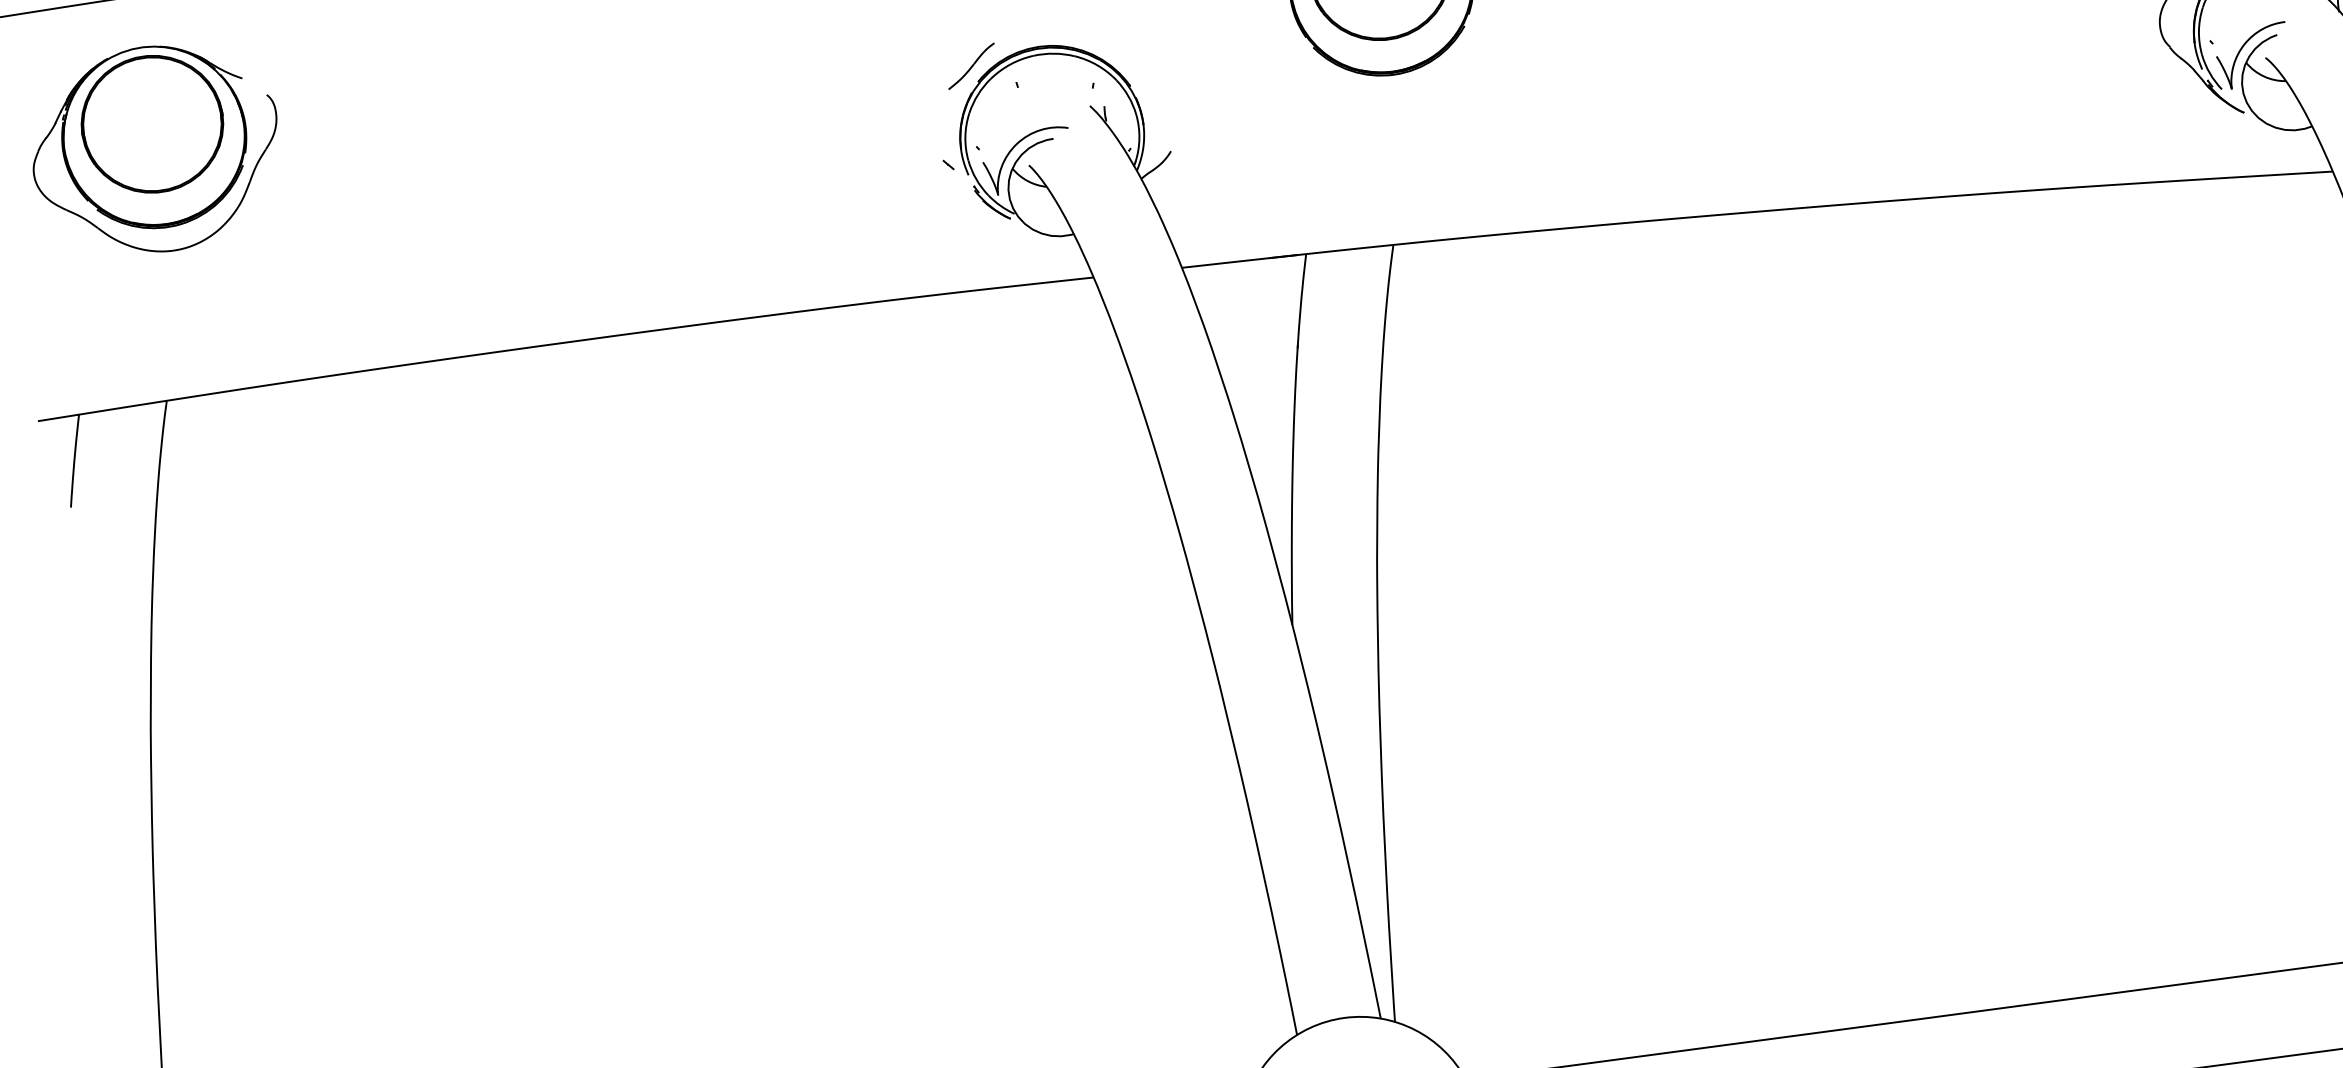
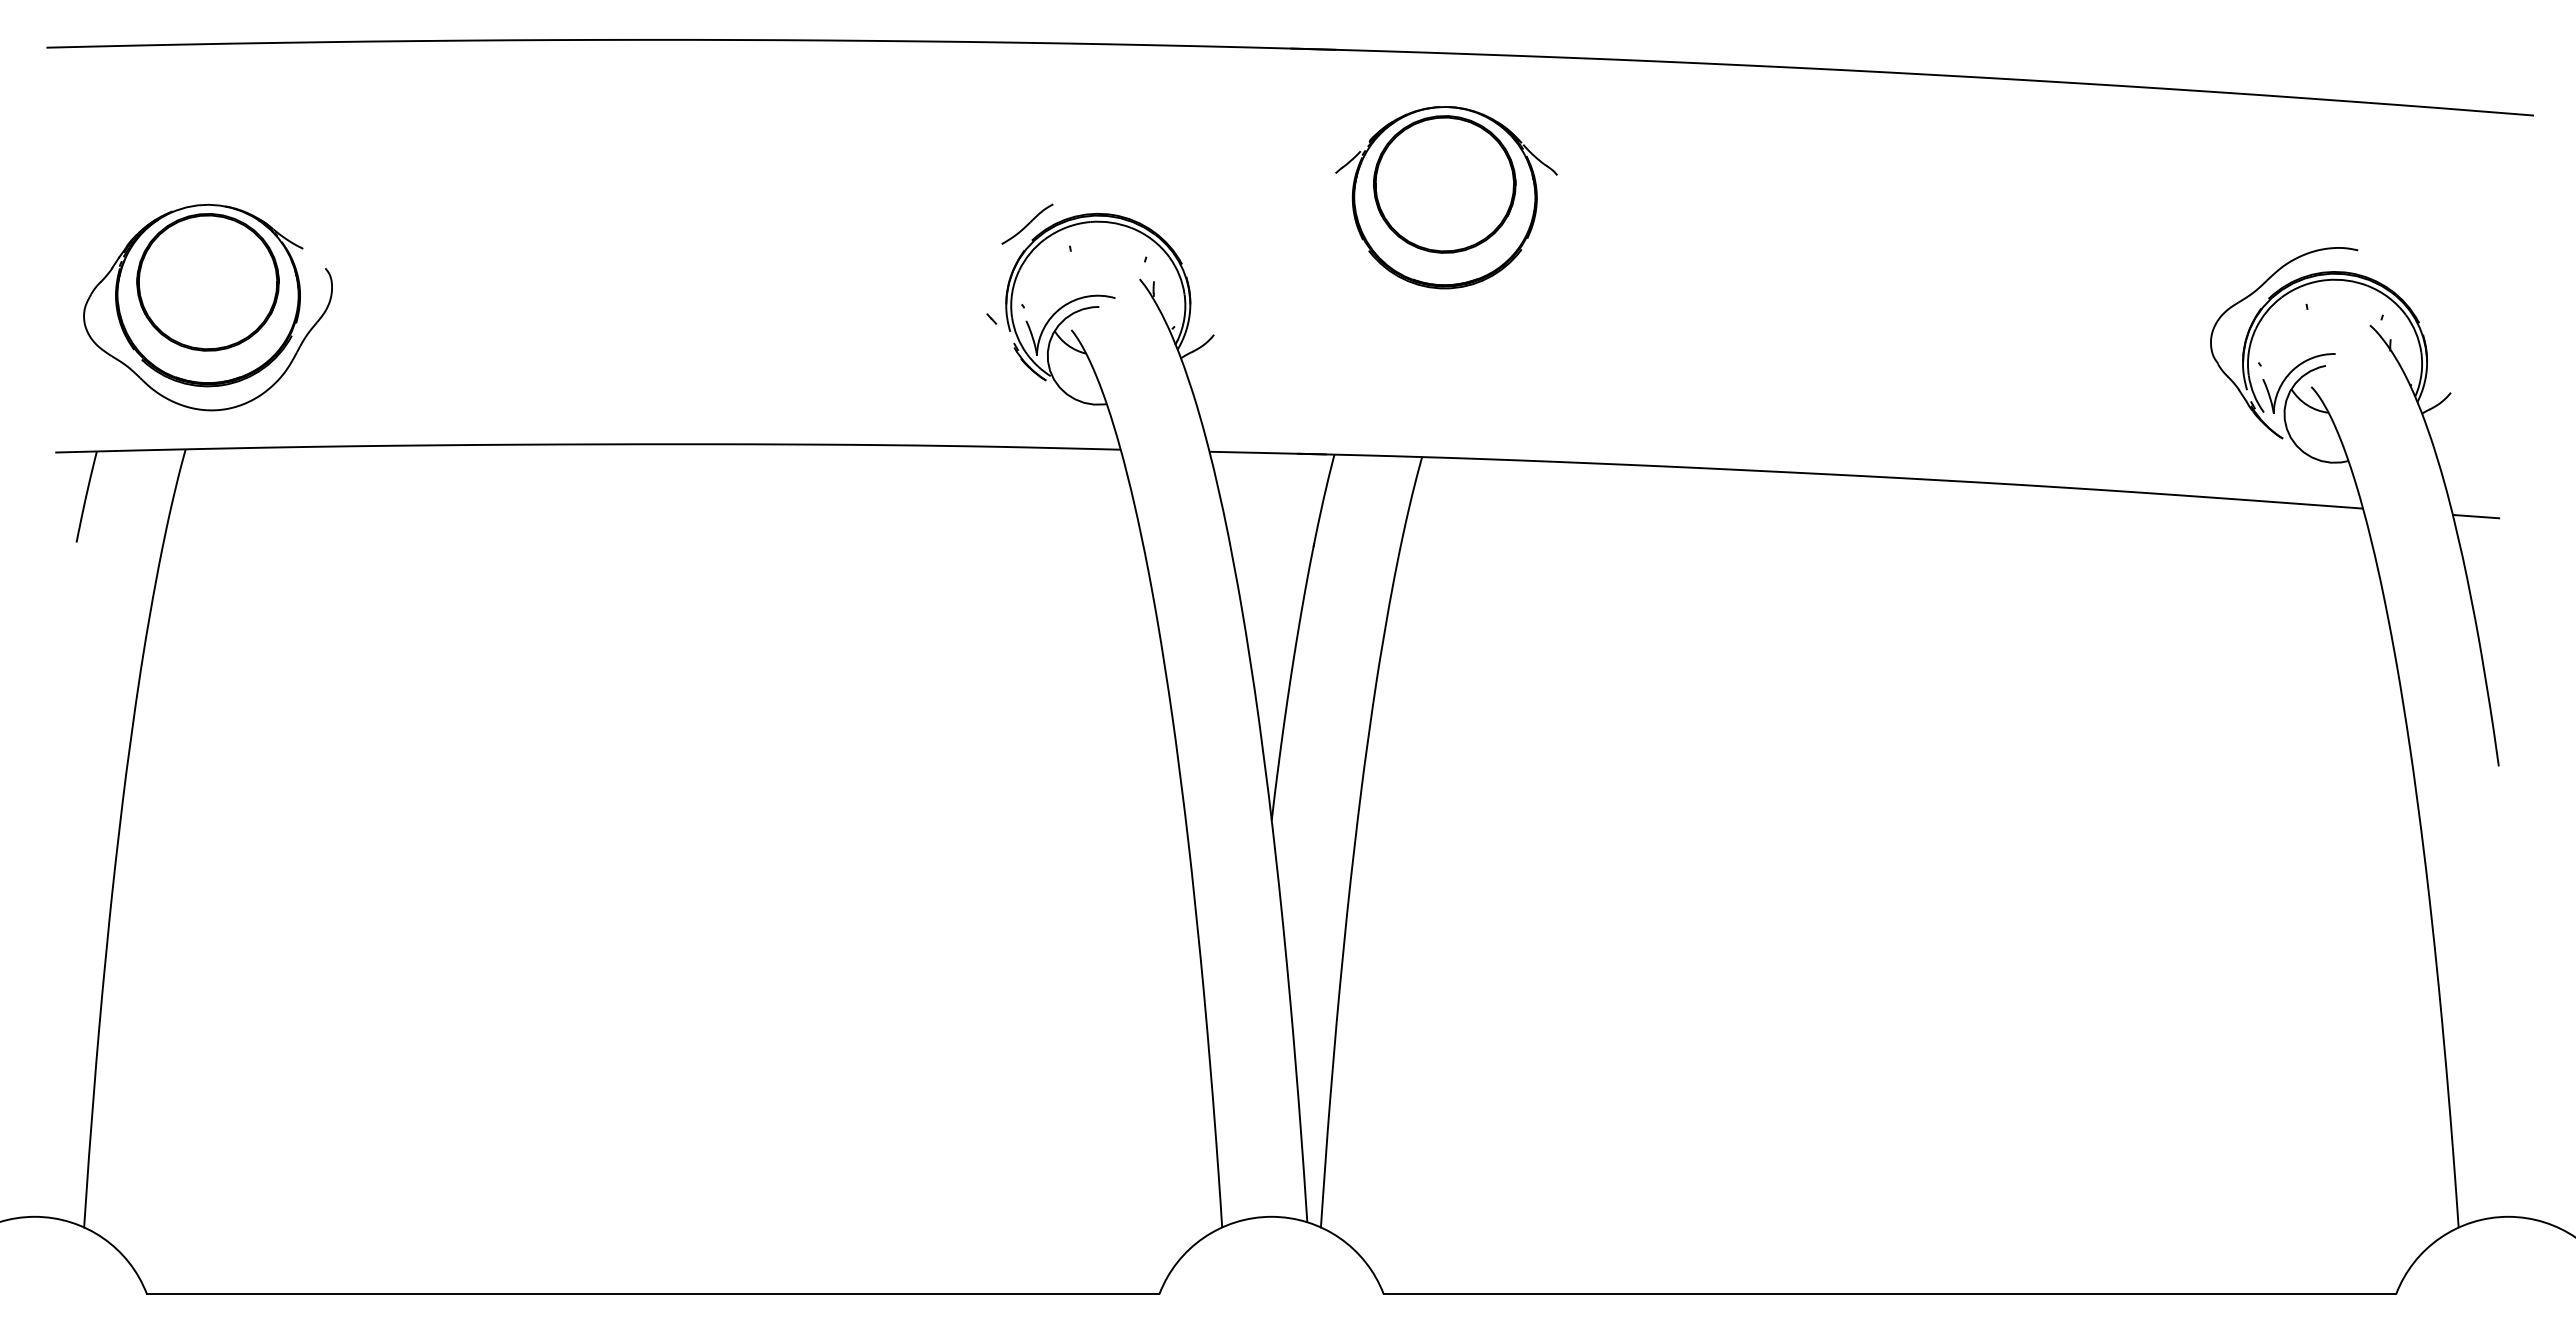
part: (155, 149) -> (207, 307), moved

